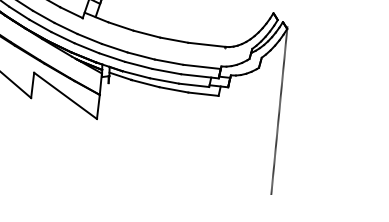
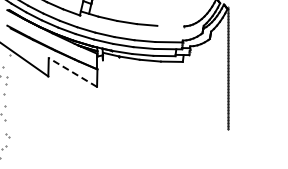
line: (206, 44) -> (170, 25), removed
line: (65, 95) -> (72, 72), solid -> dashed

